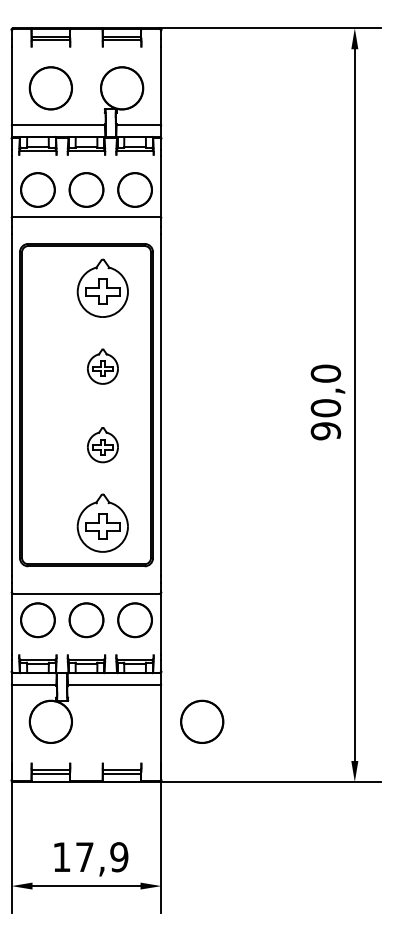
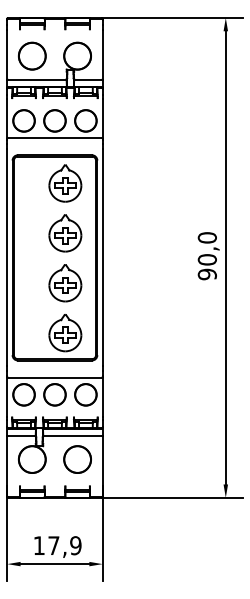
part: (103, 366) -> (65, 233), size x1.67
part: (103, 445) -> (65, 283), size x1.67
circle: (201, 721) -> (77, 459), moved

